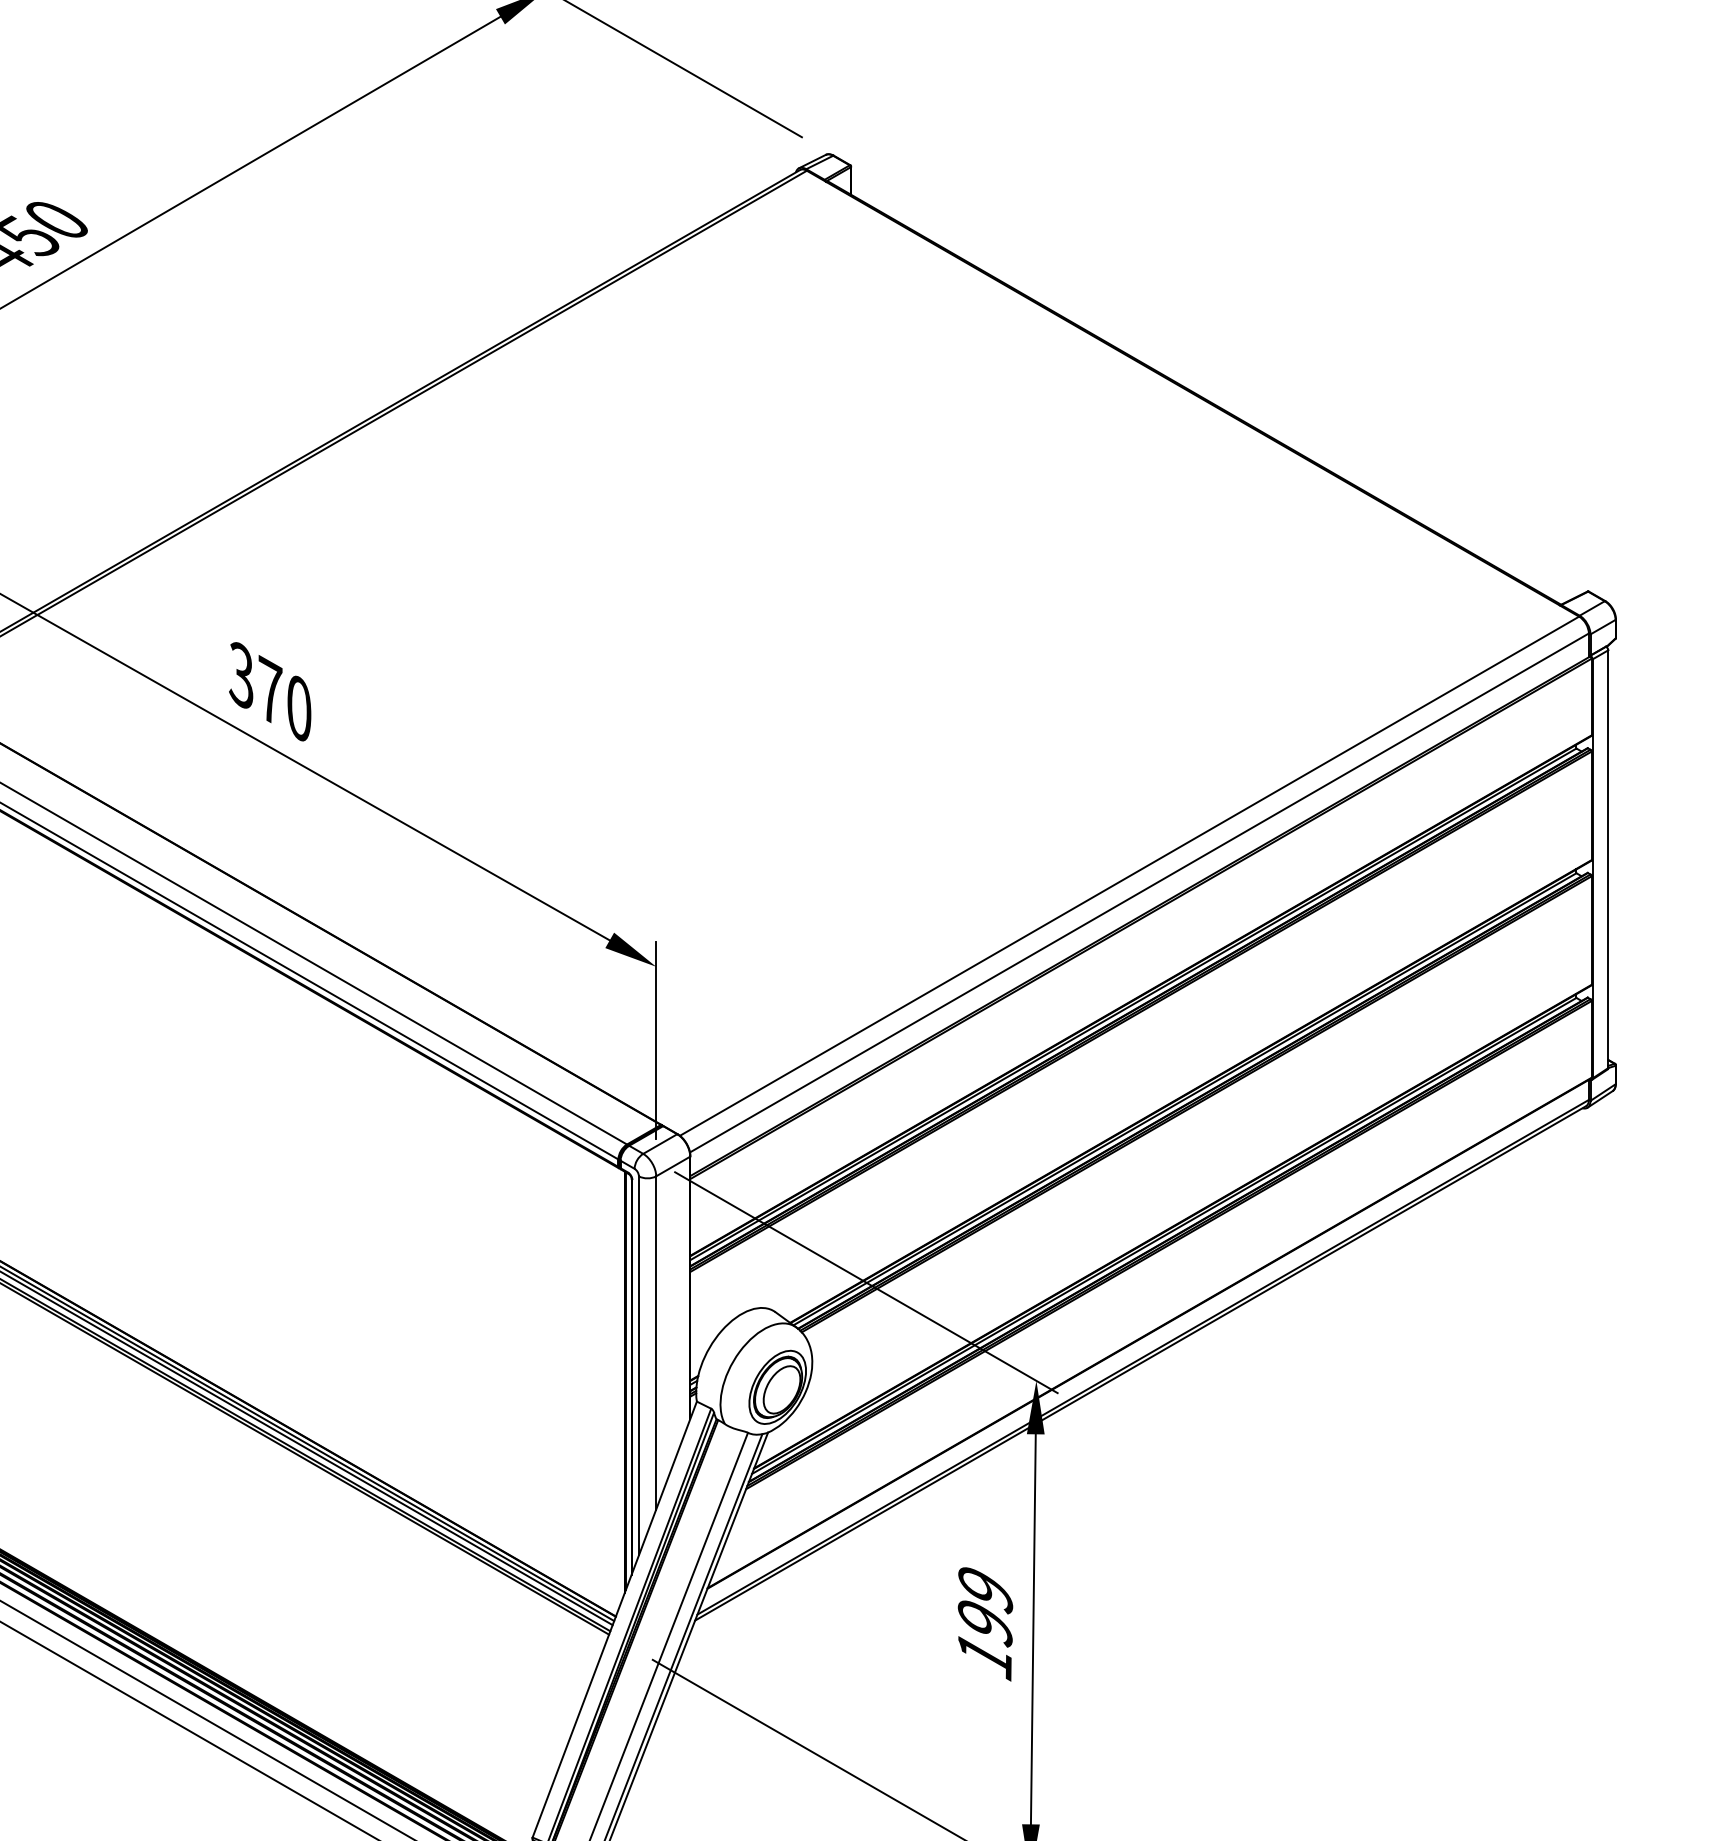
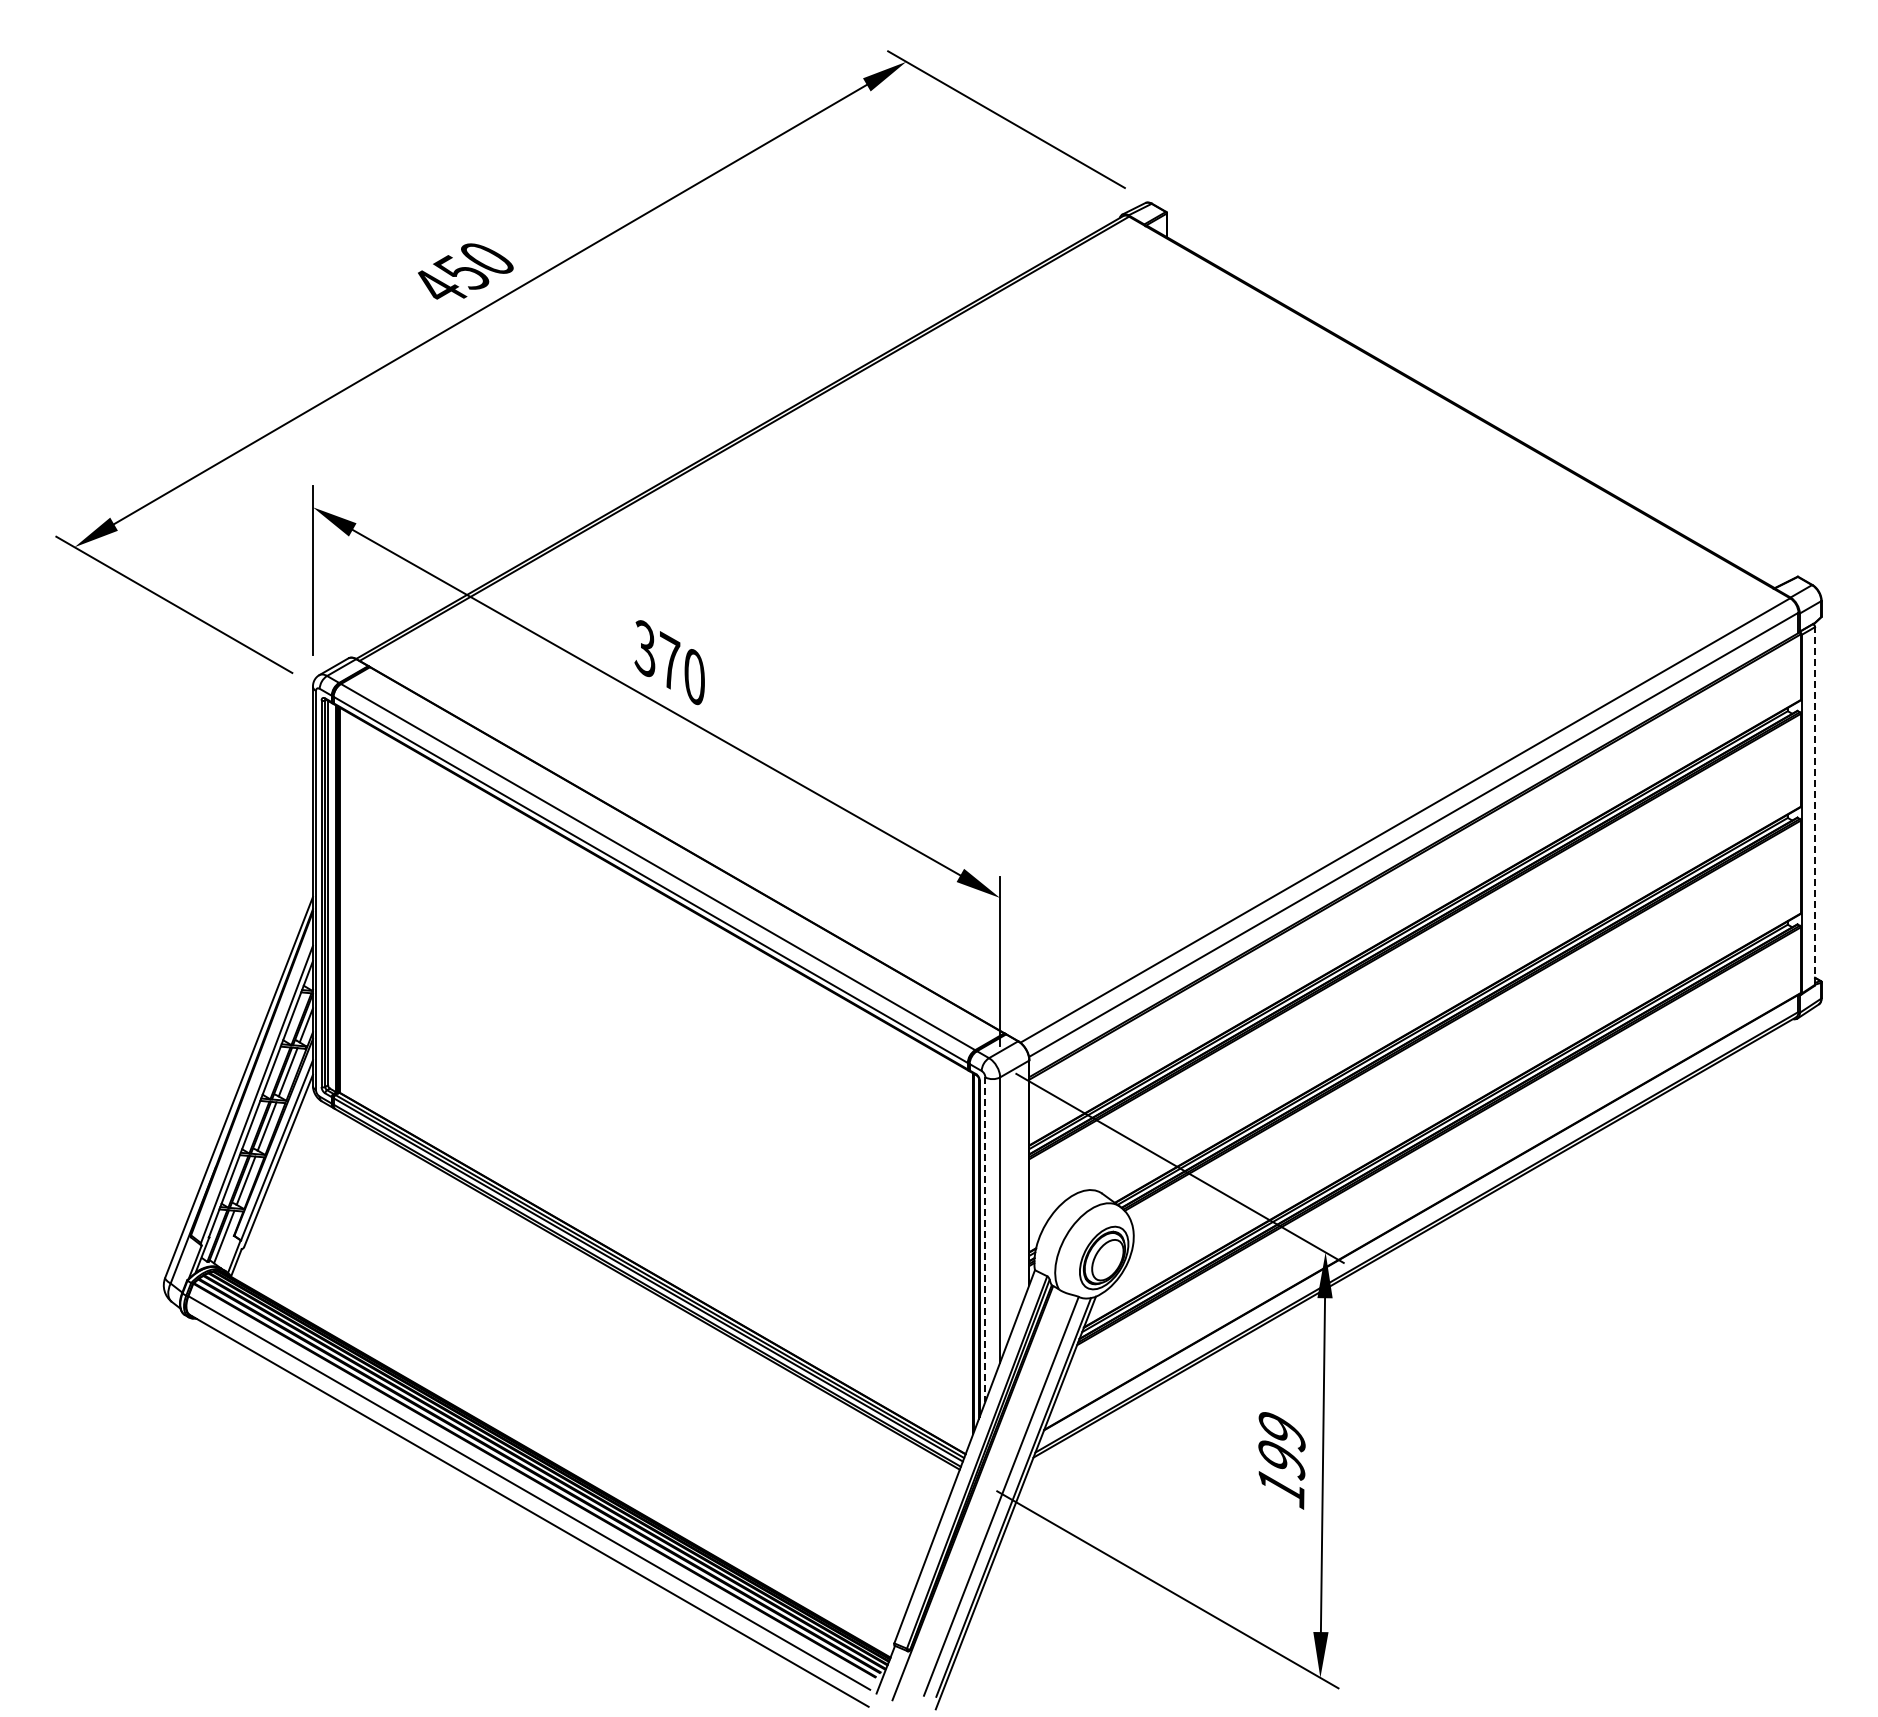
line: (1608, 858) -> (1815, 805), solid -> dashed
line: (639, 1366) -> (985, 1240), solid -> dashed

